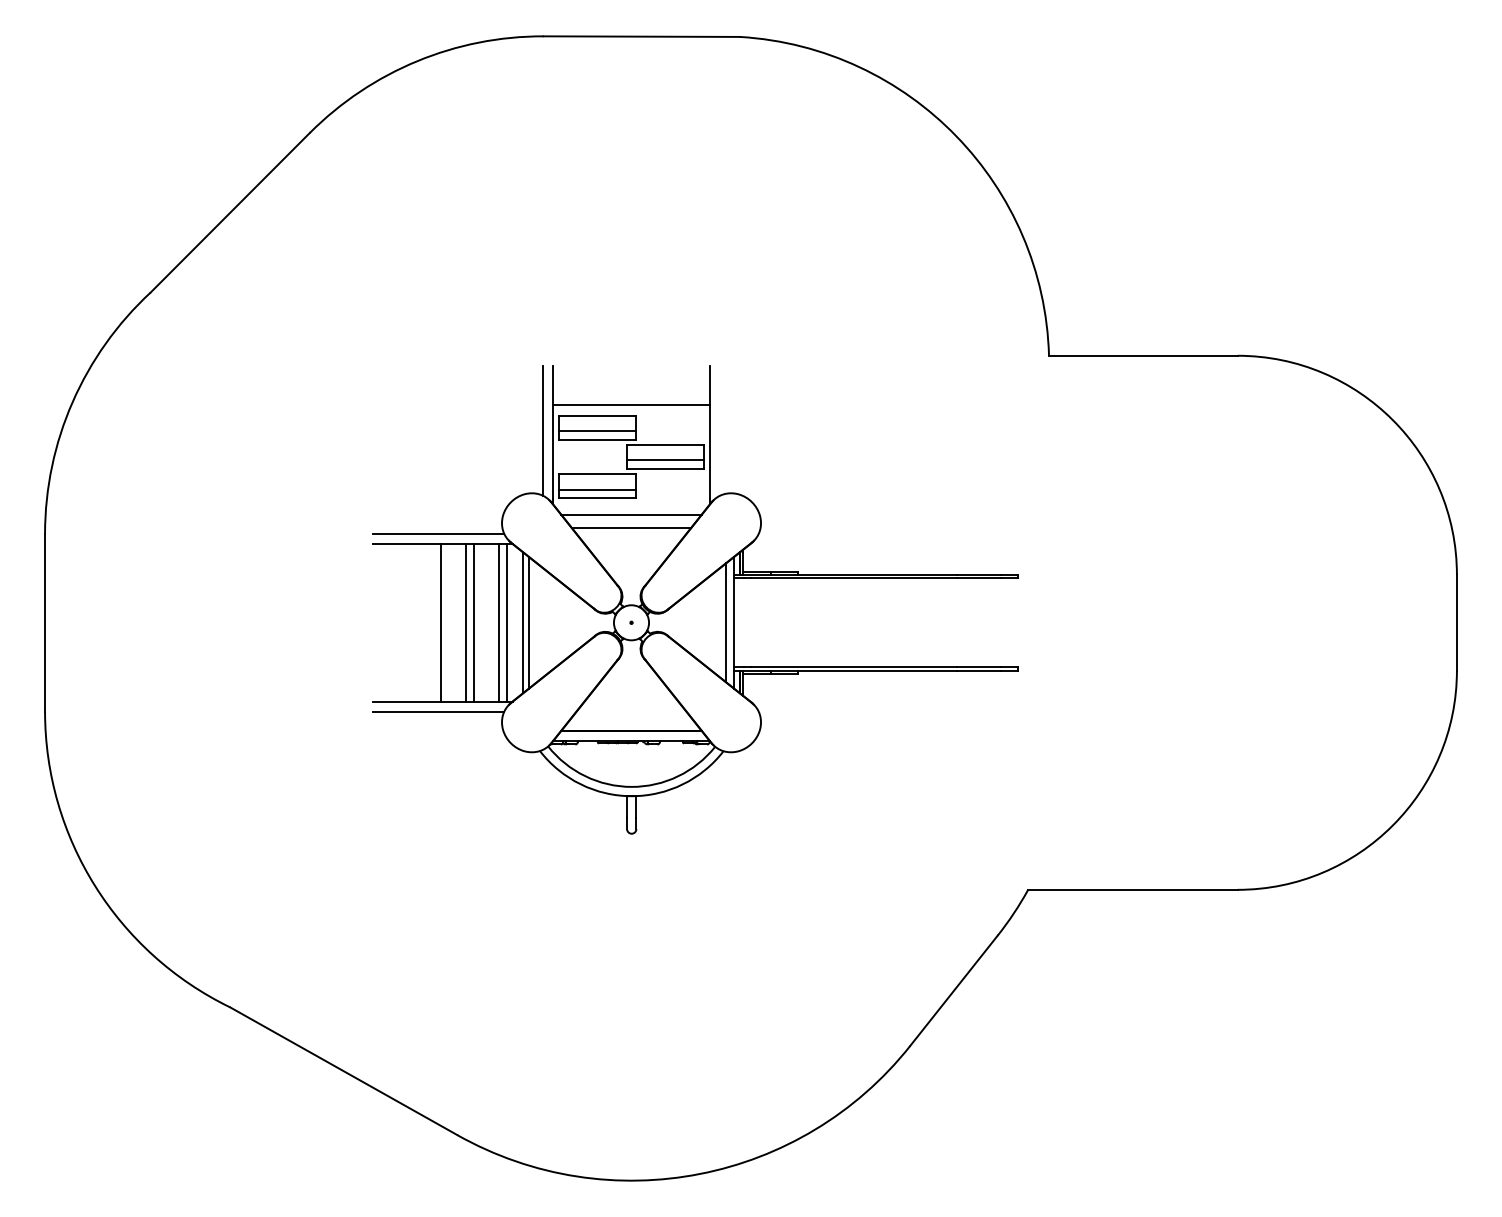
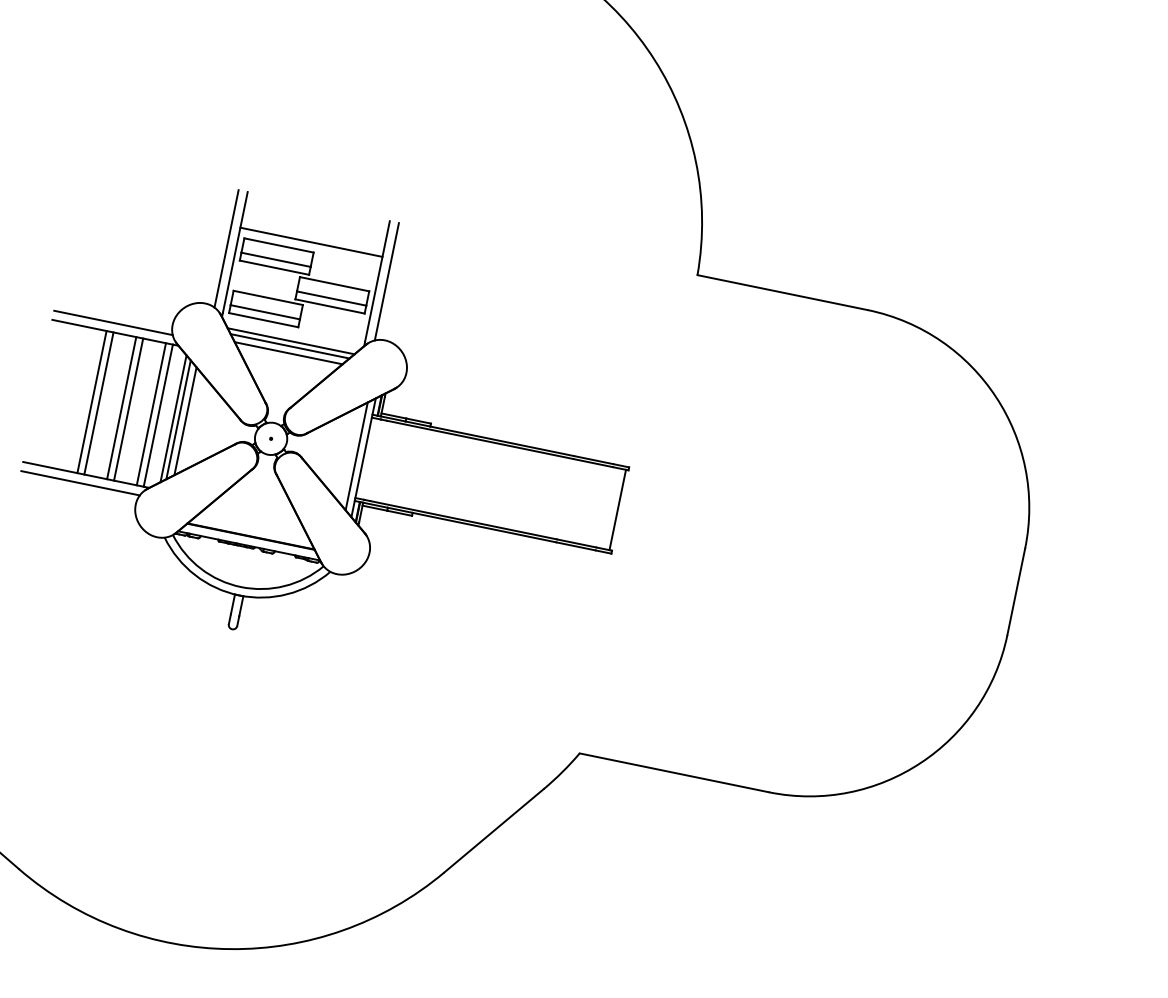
line: (720, 430) -> (387, 281), added
line: (631, 520) -> (290, 346), added
line: (433, 622) -> (92, 401), added
line: (536, 622) -> (185, 420), added
line: (1015, 622) -> (617, 509), added

